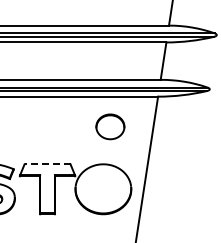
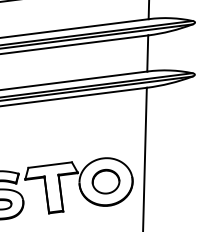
part: (110, 126) -> (106, 181), moved
line: (47, 164) -> (50, 165), dashed -> solid

